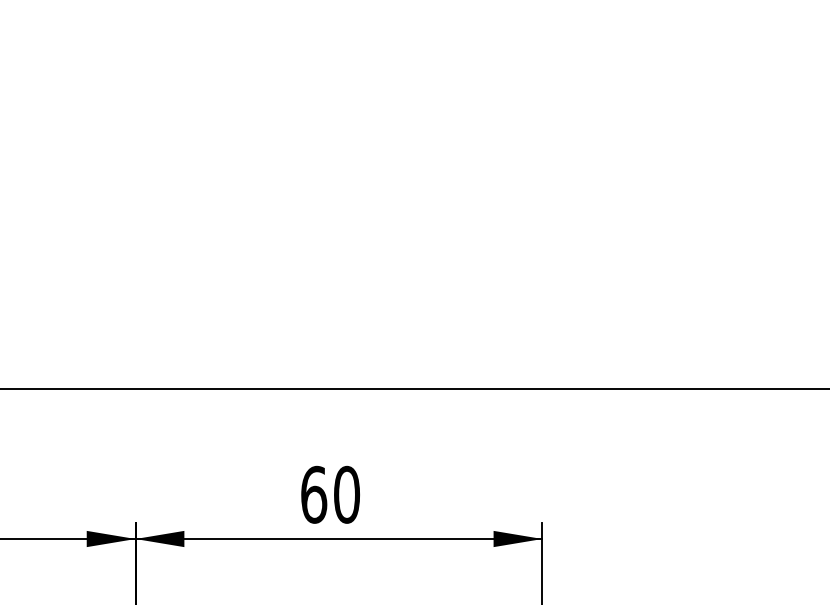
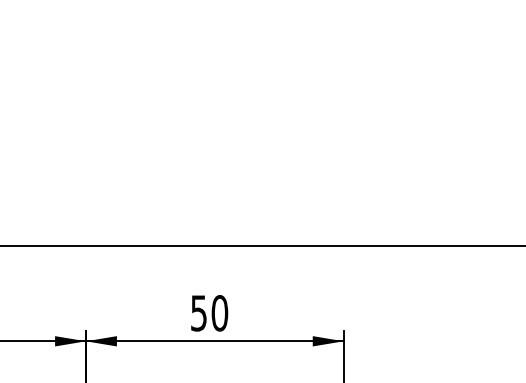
text: (314, 495) -> (199, 313), 60 -> 50

